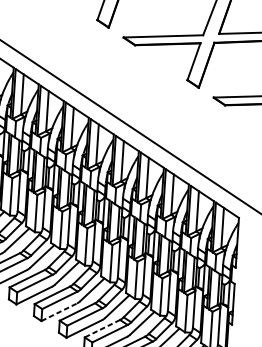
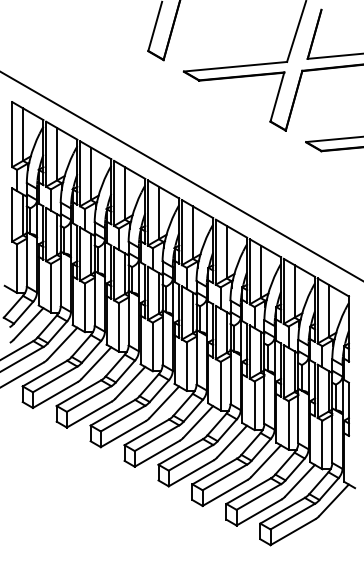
line: (59, 312) -> (123, 434), dashed -> solid
line: (102, 328) -> (180, 451), dashed -> solid

